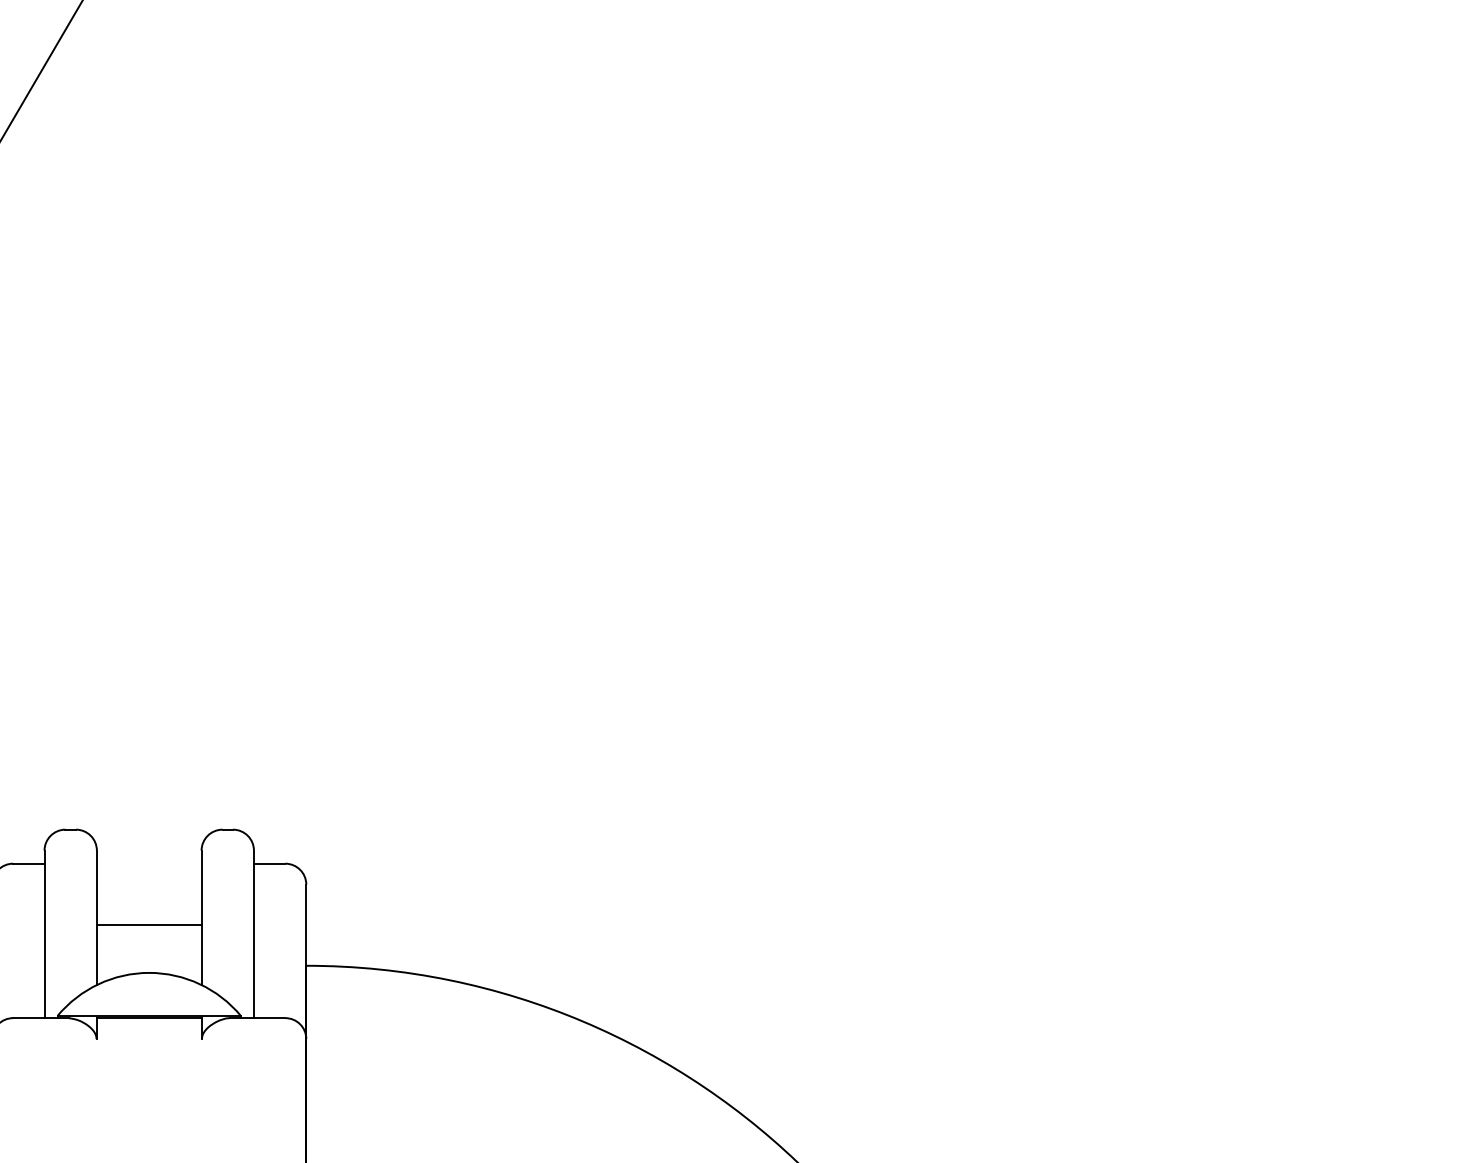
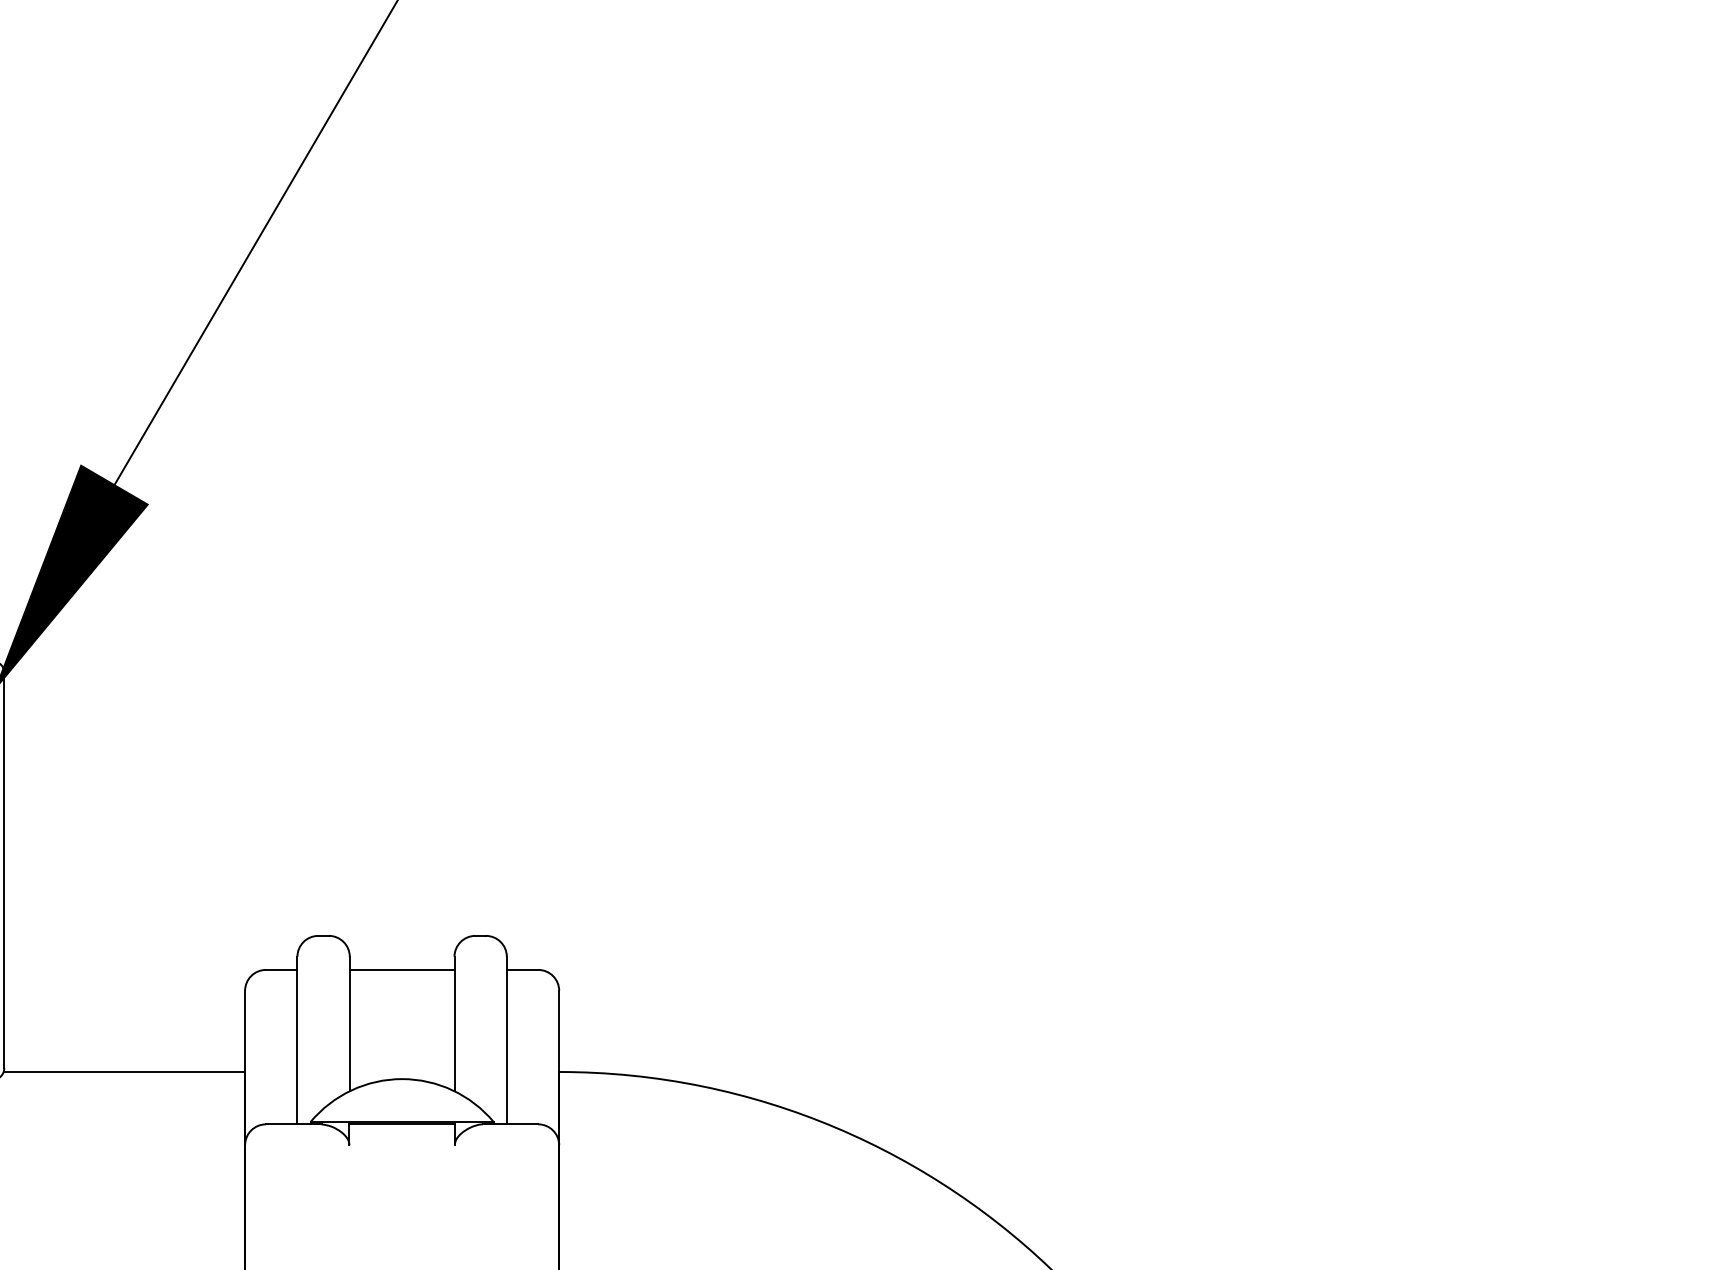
line: (148, 924) -> (401, 969), moved

